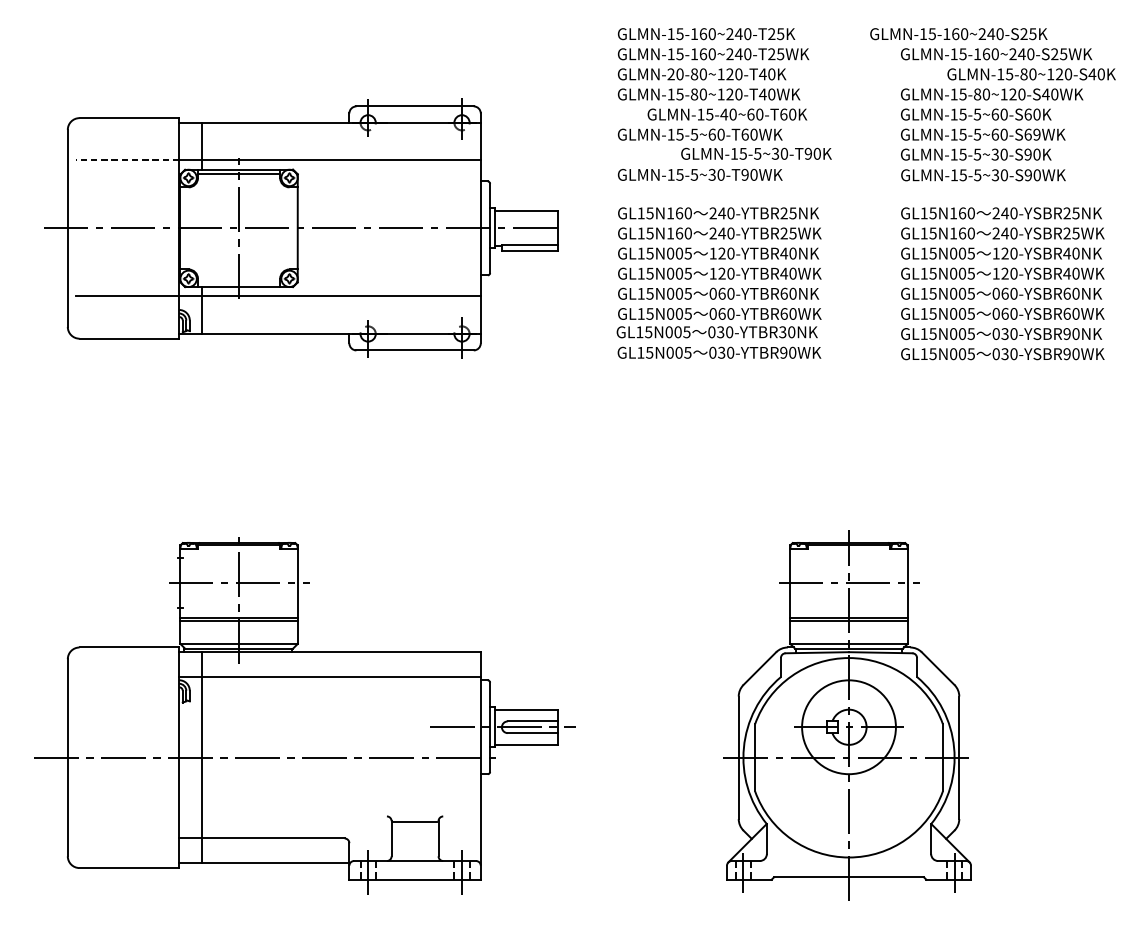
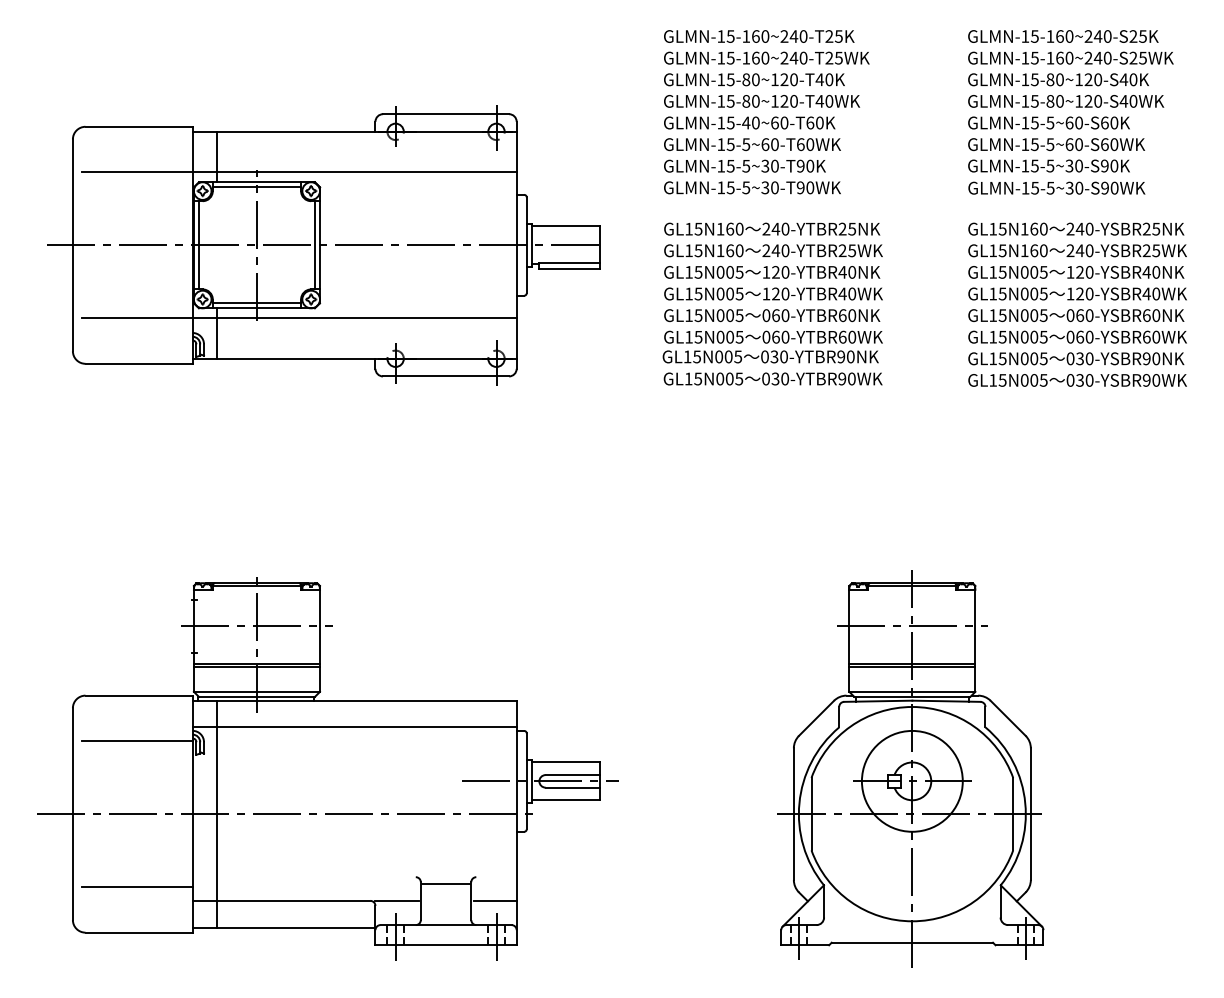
text: (958, 34) -> (1063, 36), moved
text: (675, 74) -> (725, 79), GLMN-20-80~120-T40K -> GLMN-15-80~120-T40K
text: (1031, 74) -> (1058, 79), moved
text: (727, 114) -> (749, 122), moved
text: (1037, 134) -> (1114, 144), GLMN-15-5~60-S69WK -> GLMN-15-5~60-S60WK
text: (756, 153) -> (744, 165), moved
line: (126, 160) -> (136, 172), dashed -> solid
line: (184, 228) -> (198, 245), added
line: (292, 228) -> (314, 245), added
line: (238, 282) -> (256, 303), added
text: (783, 331) -> (841, 356), 030-YTBR30NK -> 030-YTBR90NK
line: (126, 690) -> (136, 741), added
line: (126, 826) -> (136, 887), added
line: (368, 838) -> (396, 900), added
line: (460, 838) -> (494, 900), added

